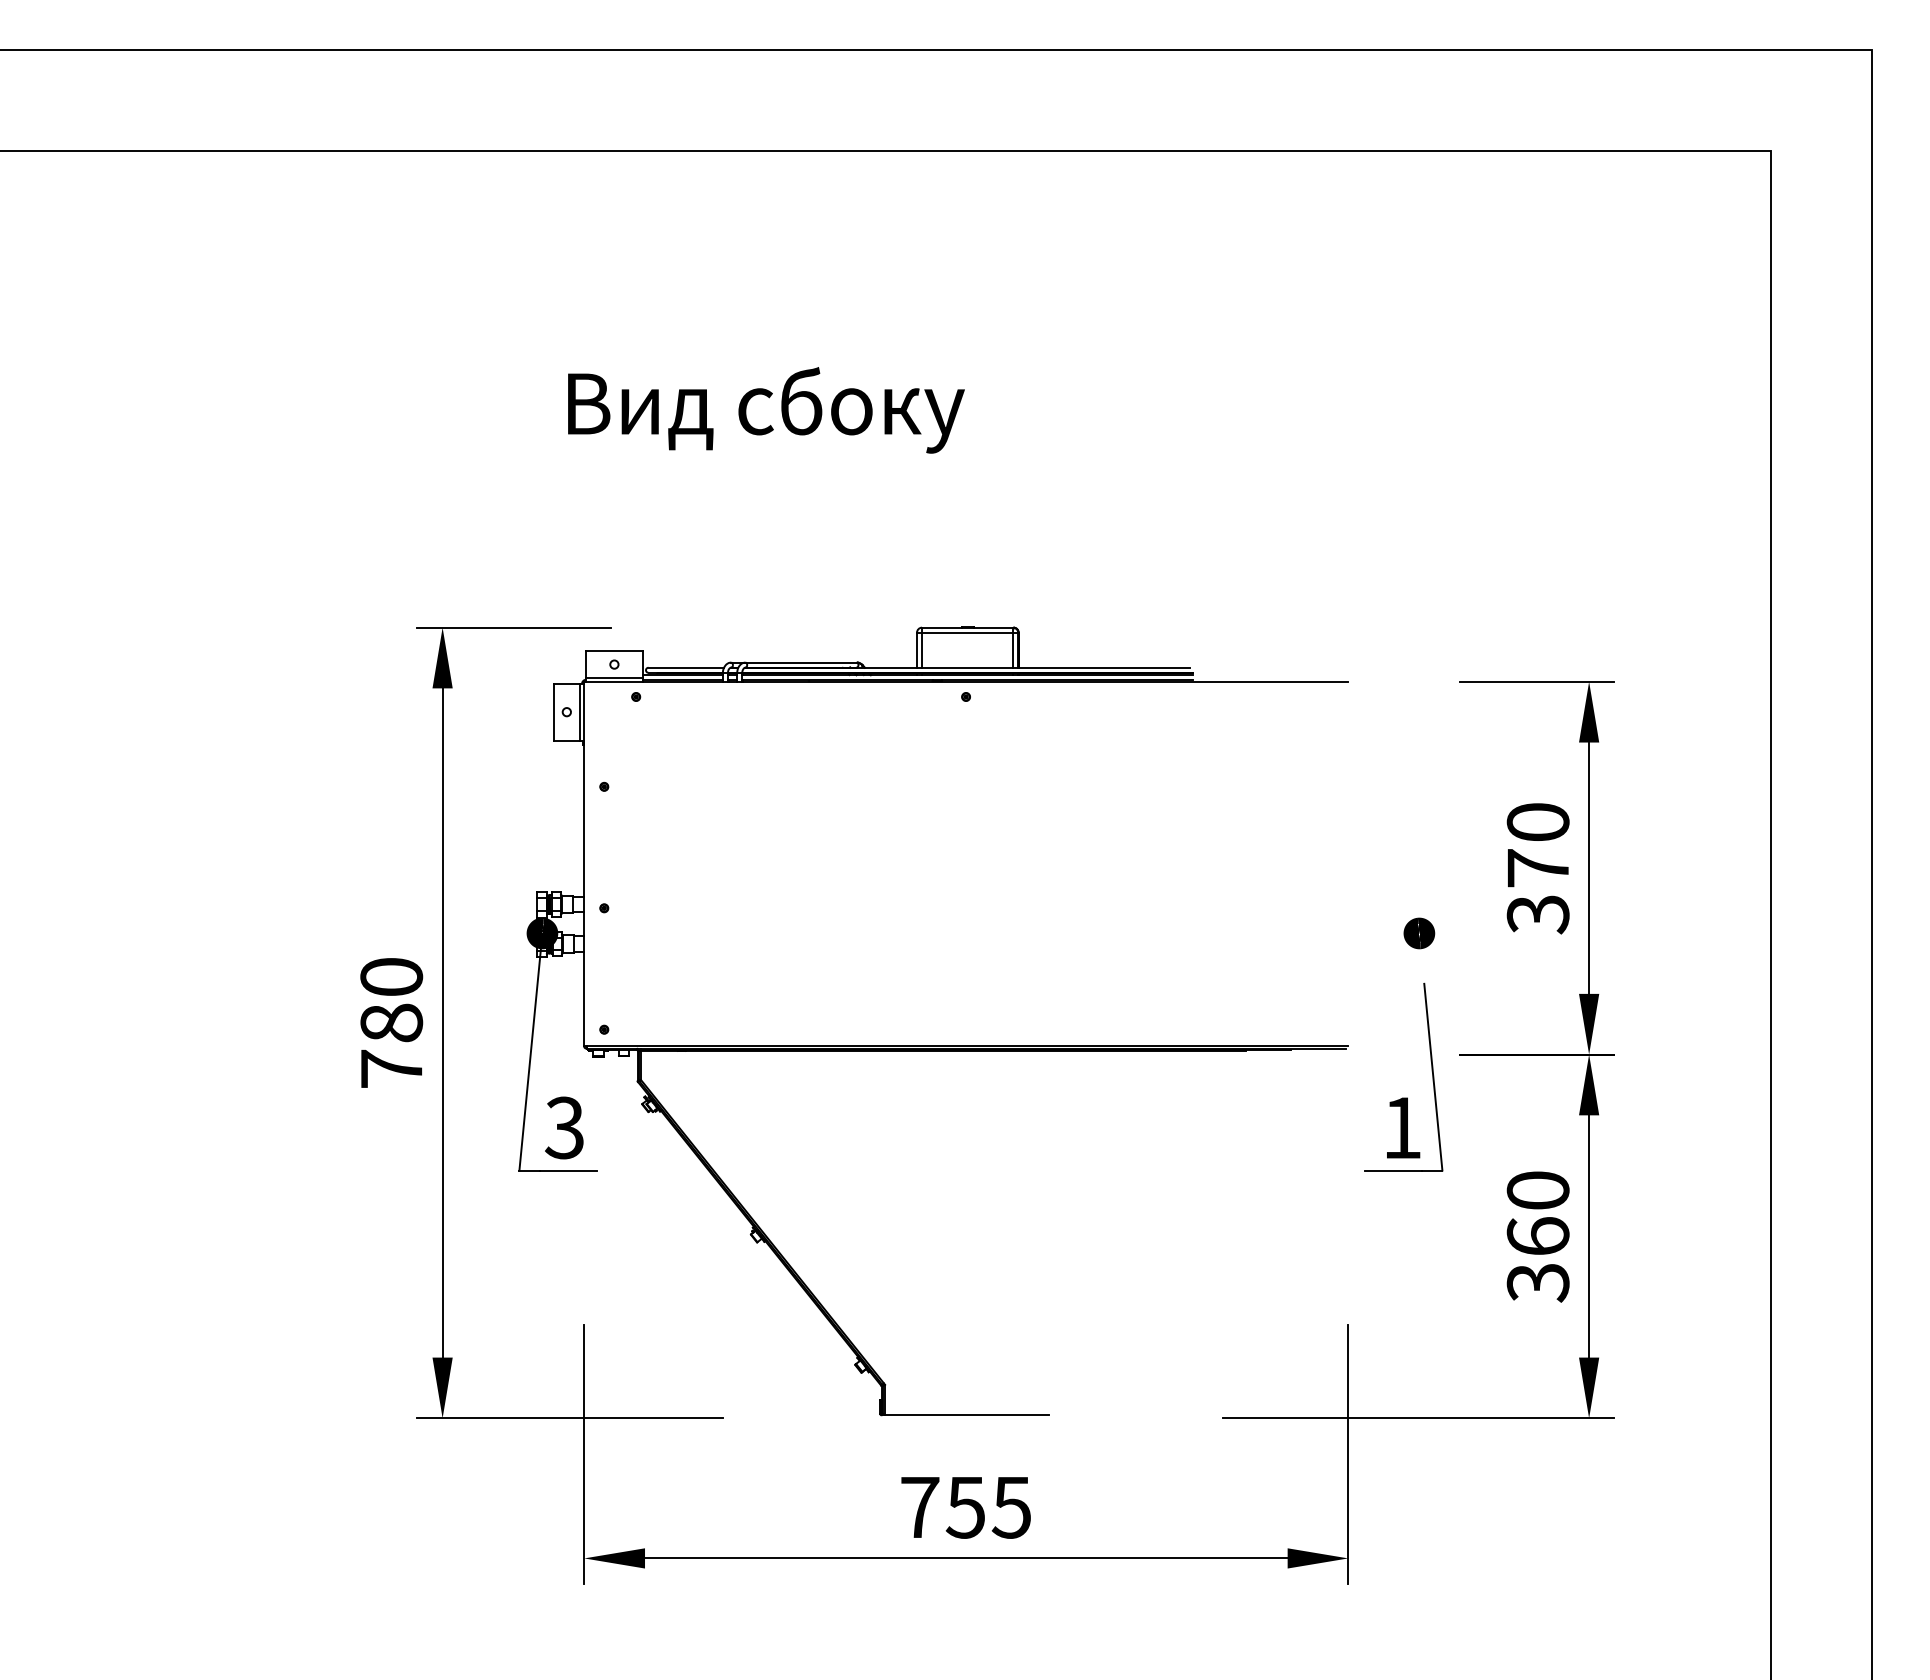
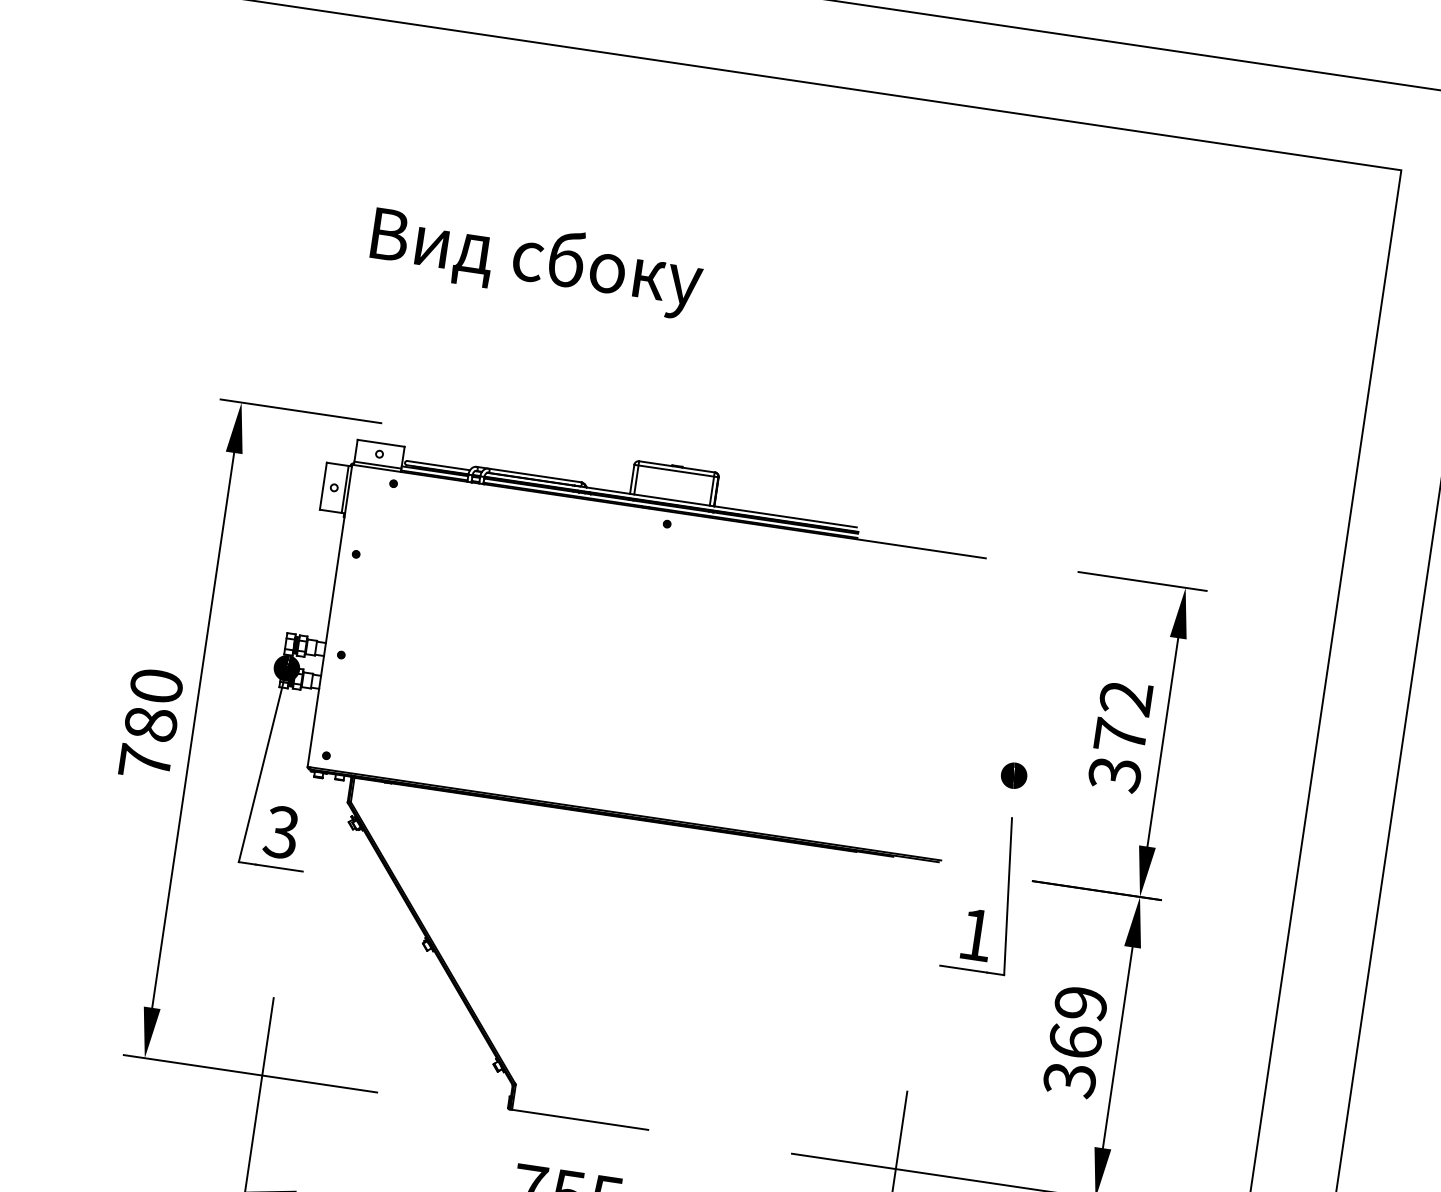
text: (1537, 822) -> (1125, 698), 370 -> 372
text: (1537, 1190) -> (1080, 1003), 360 -> 369

